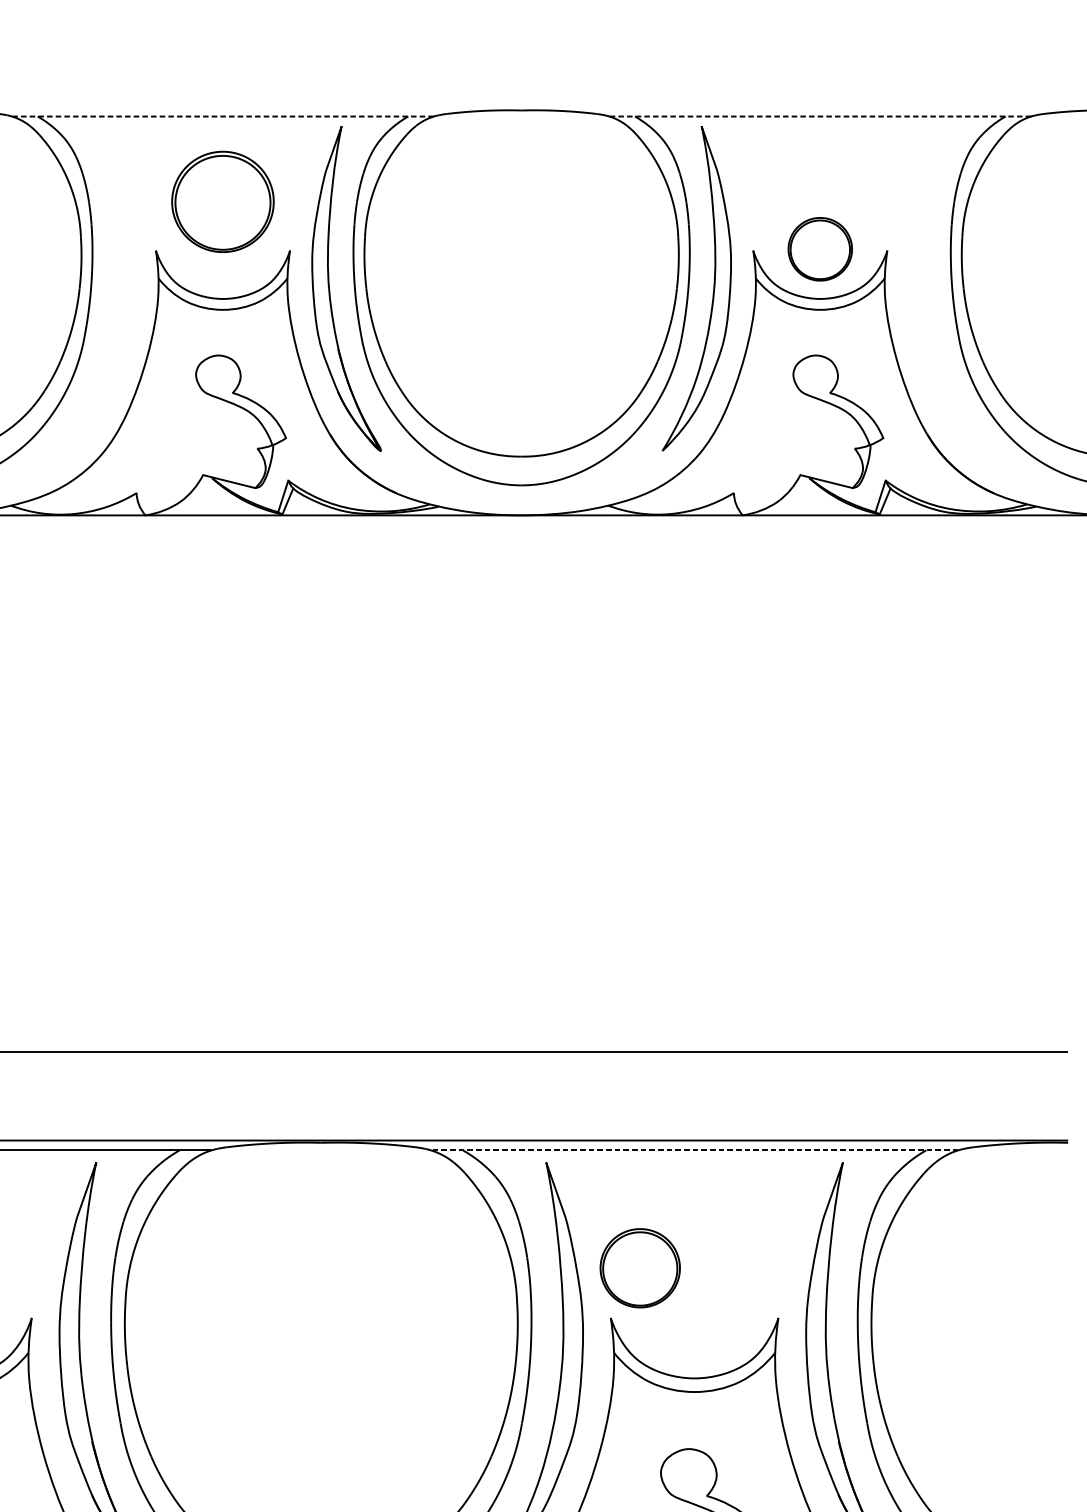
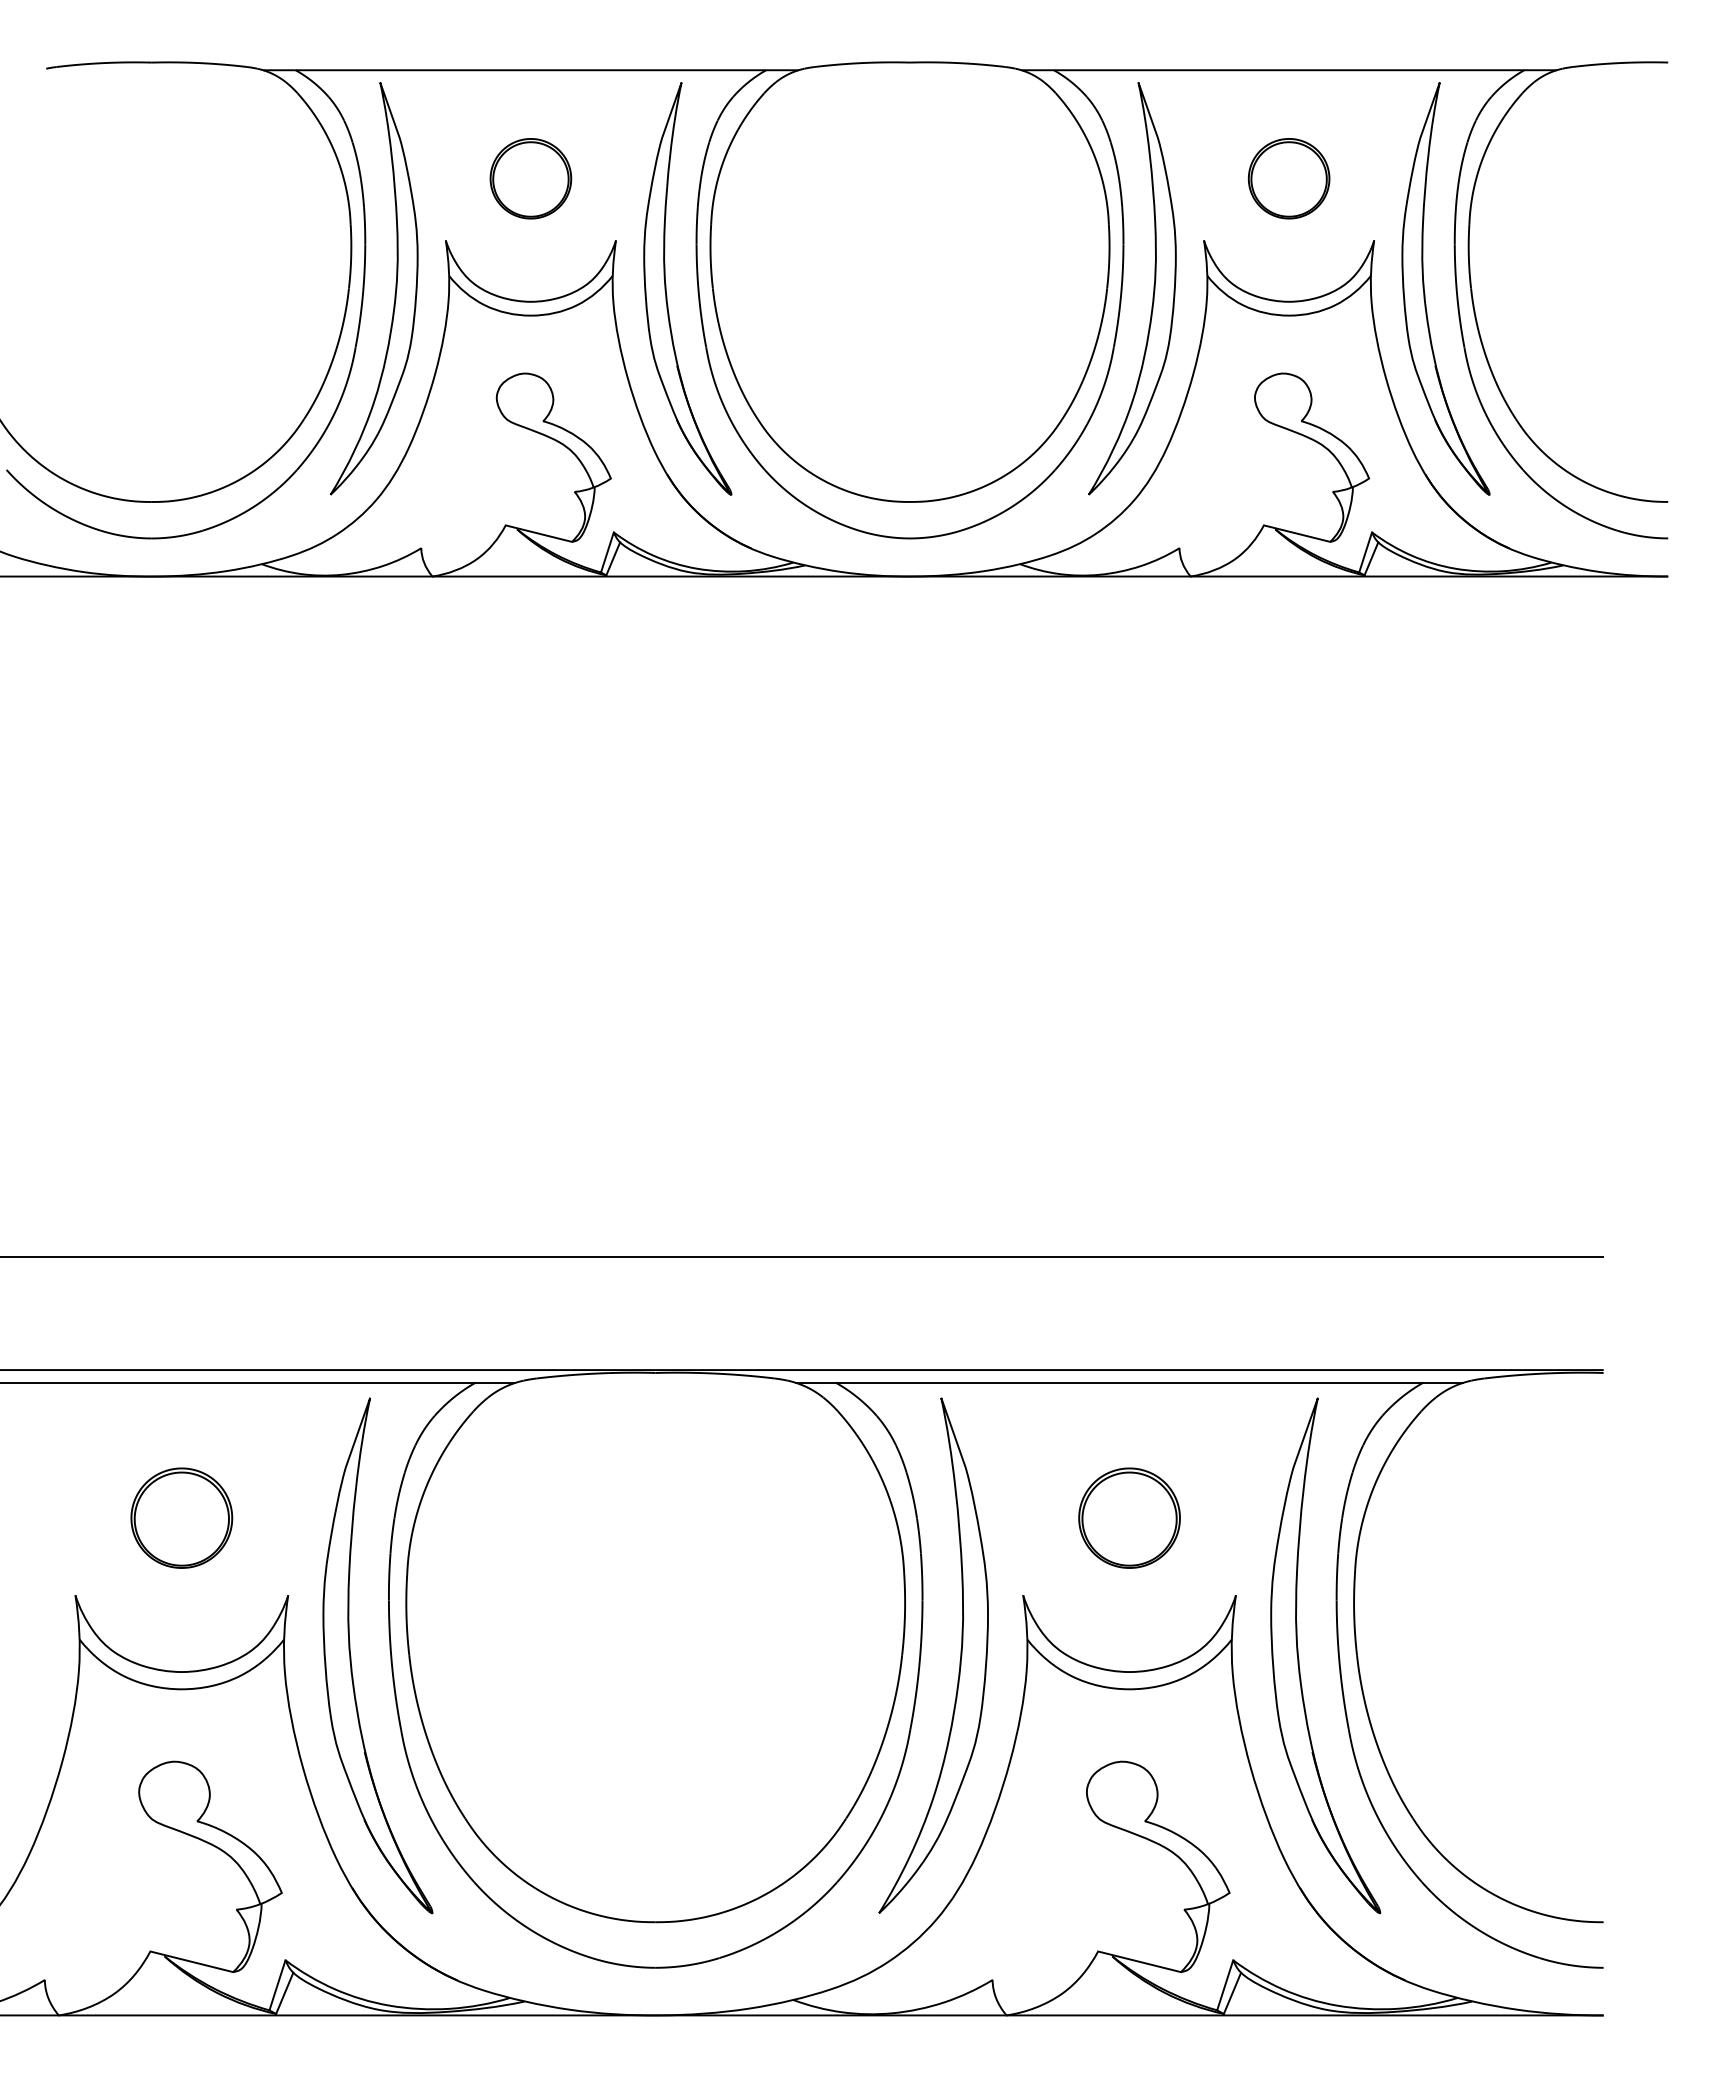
line: (222, 116) -> (530, 70), dashed -> solid
line: (820, 116) -> (1289, 70), dashed -> solid
part: (222, 201) -> (530, 178), size x0.62
part: (819, 249) -> (1288, 178), moved
part: (115, 292) -> (394, 293), added
part: (927, 292) -> (1425, 293), added
line: (694, 1150) -> (1129, 1382), dashed -> solid
part: (640, 1267) -> (1129, 1517), moved

